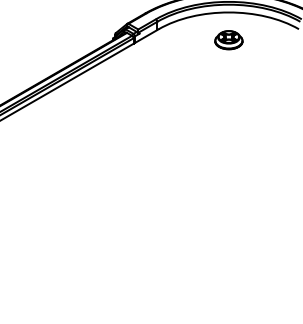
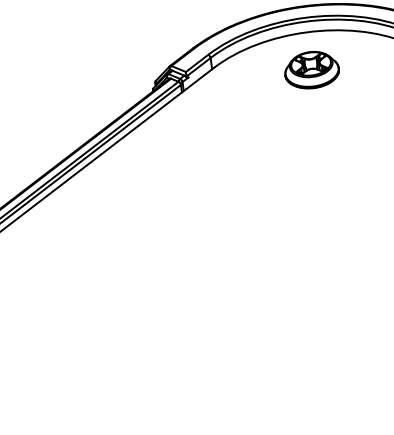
part: (228, 40) -> (311, 70), size x1.43

